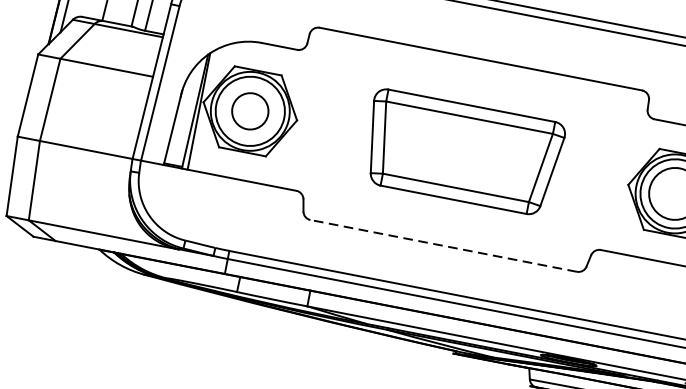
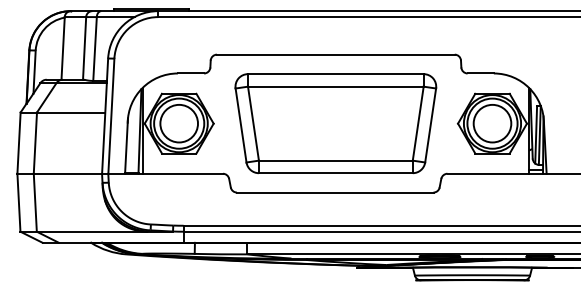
circle: (250, 111) -> (179, 123), size x1.43
part: (462, 152) -> (335, 123), size x1.43
line: (442, 245) -> (334, 192), dashed -> solid

